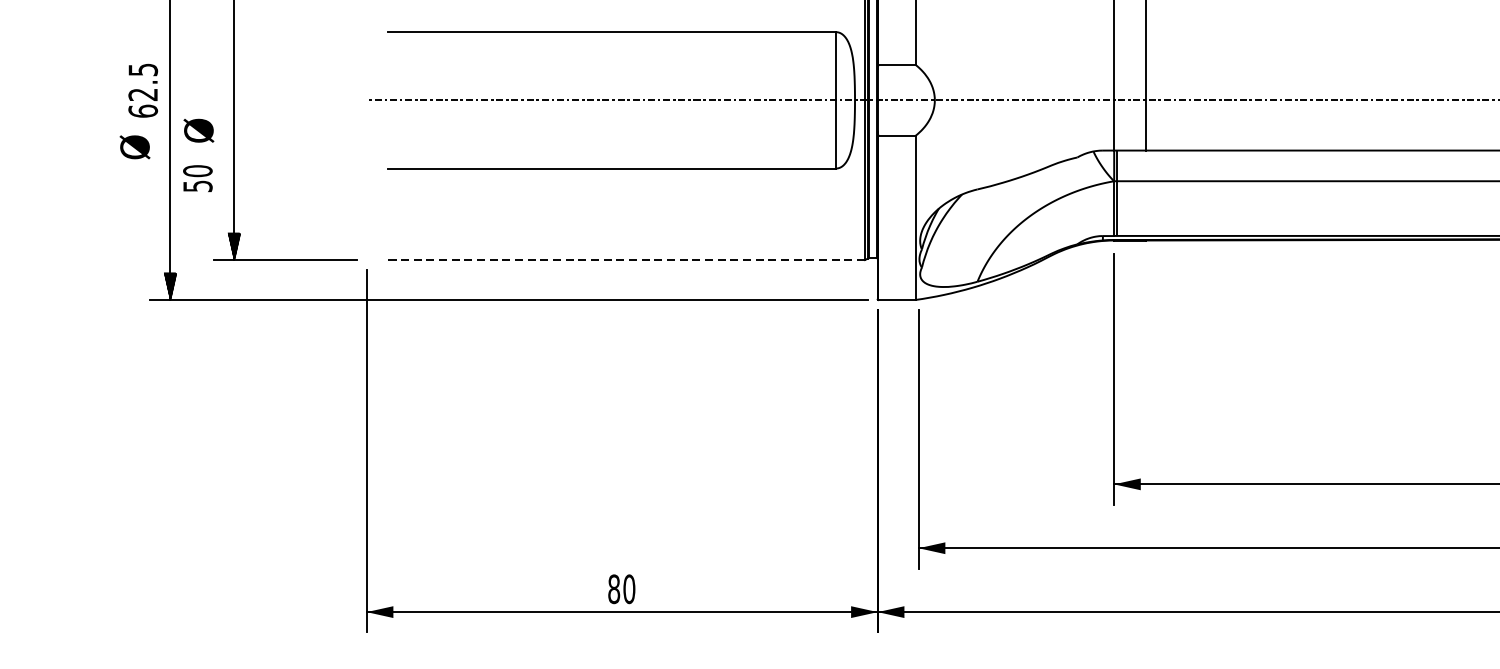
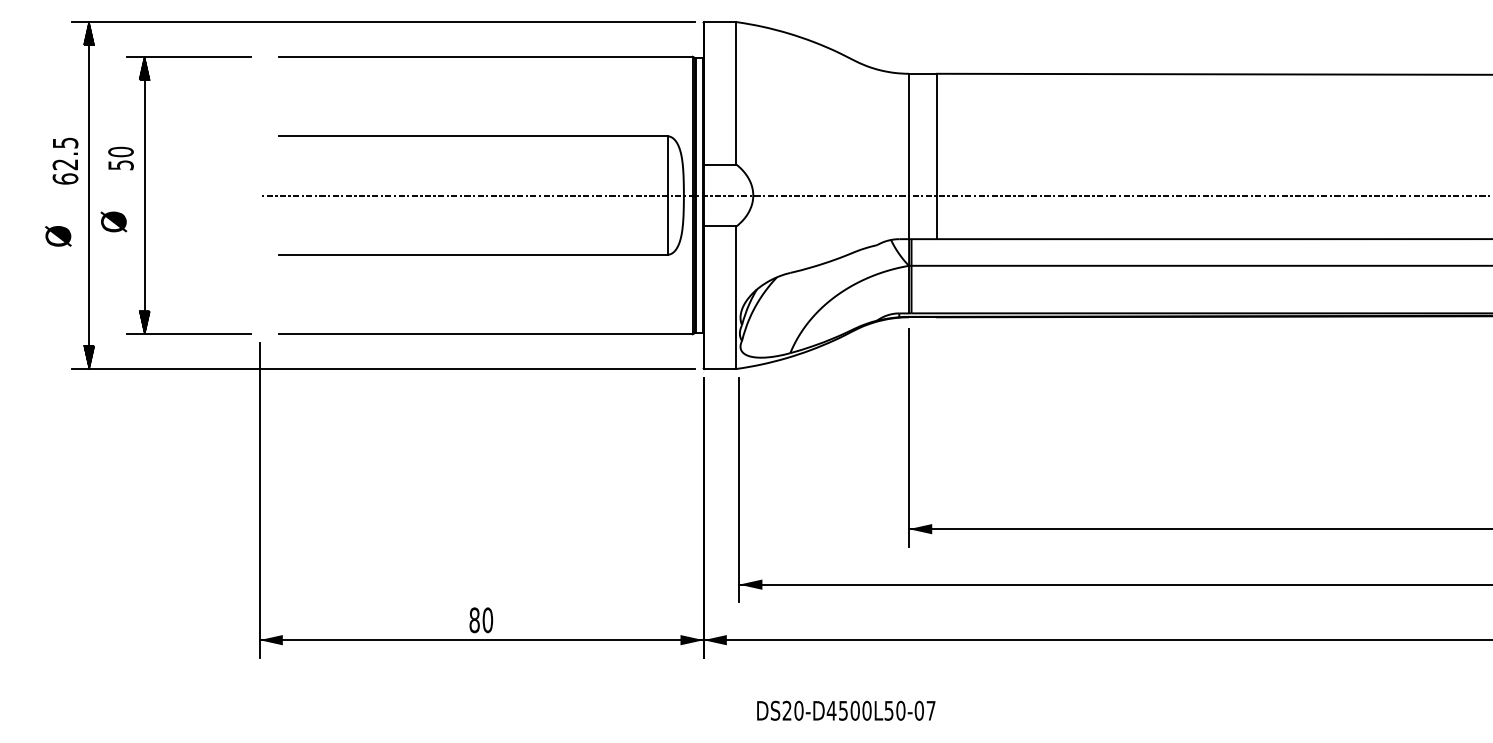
text: (143, 89) -> (65, 160), moved
text: (197, 178) -> (120, 158), moved
line: (627, 260) -> (486, 334), dashed -> solid

